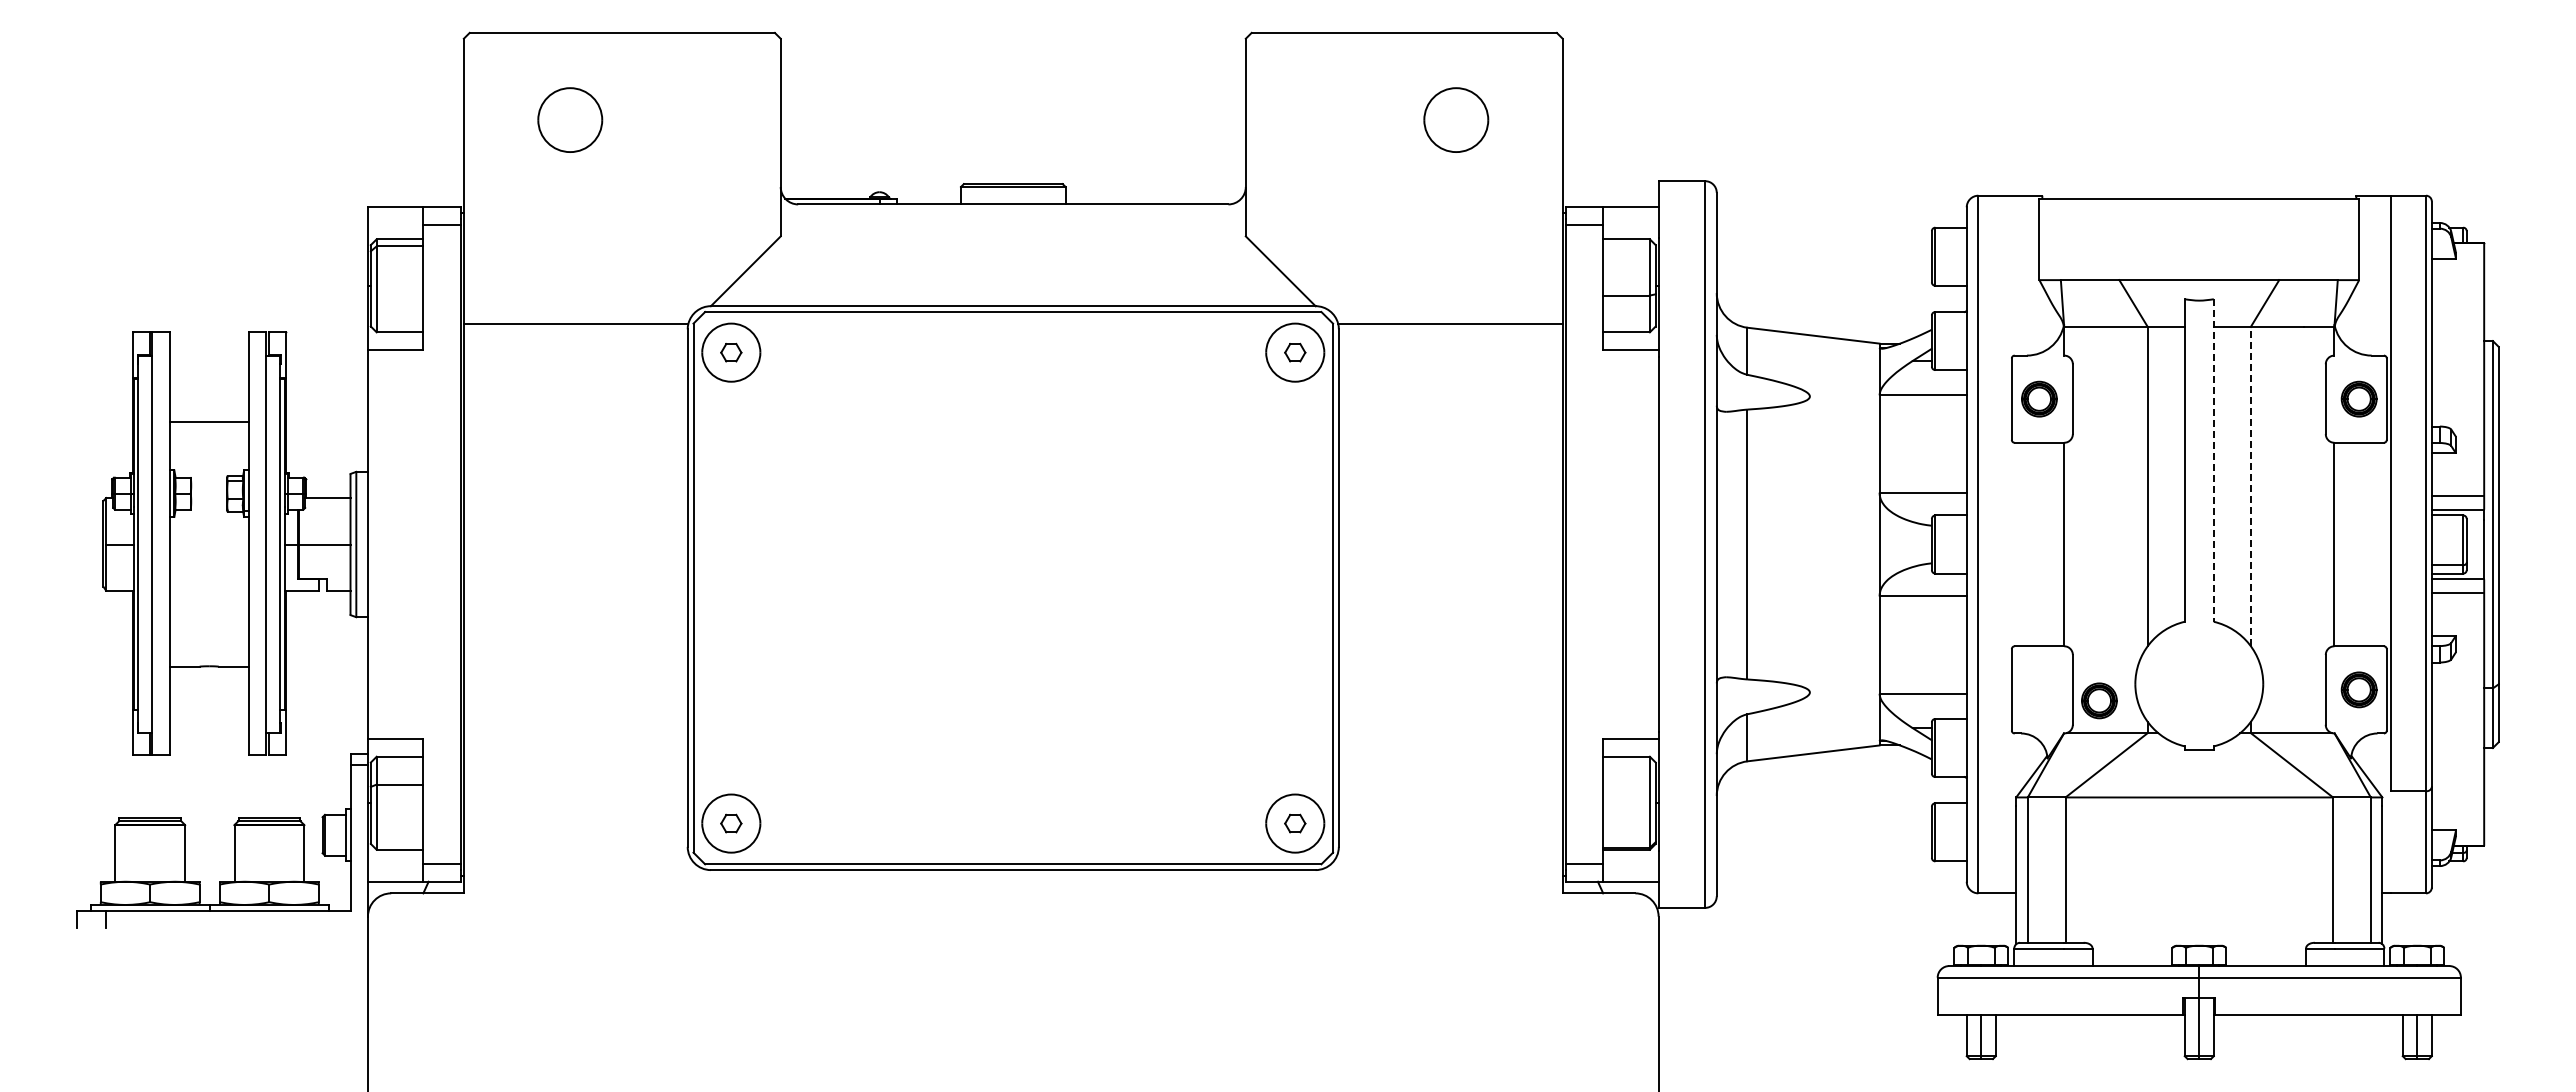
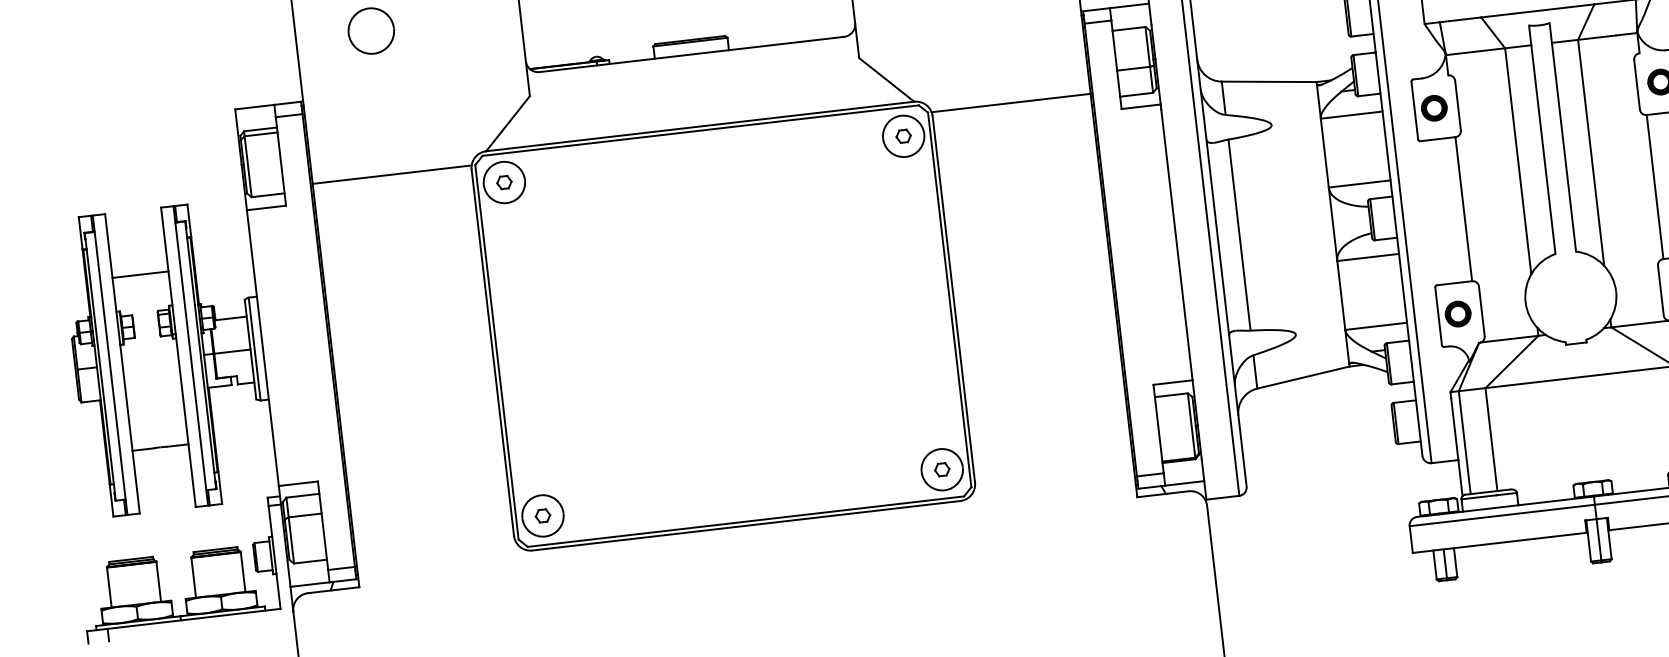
line: (2213, 461) -> (1562, 138), dashed -> solid
line: (2250, 486) -> (1590, 152), dashed -> solid
part: (2099, 700) -> (1458, 313), moved

